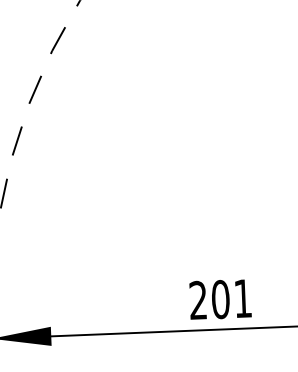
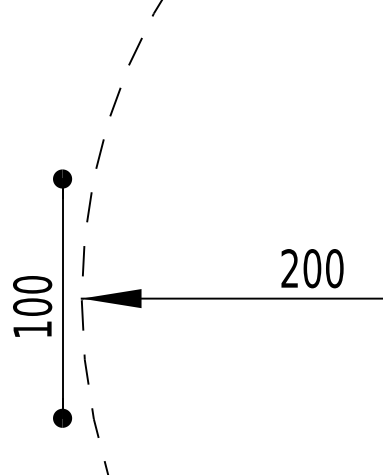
text: (242, 298) -> (334, 268), 201 -> 200

